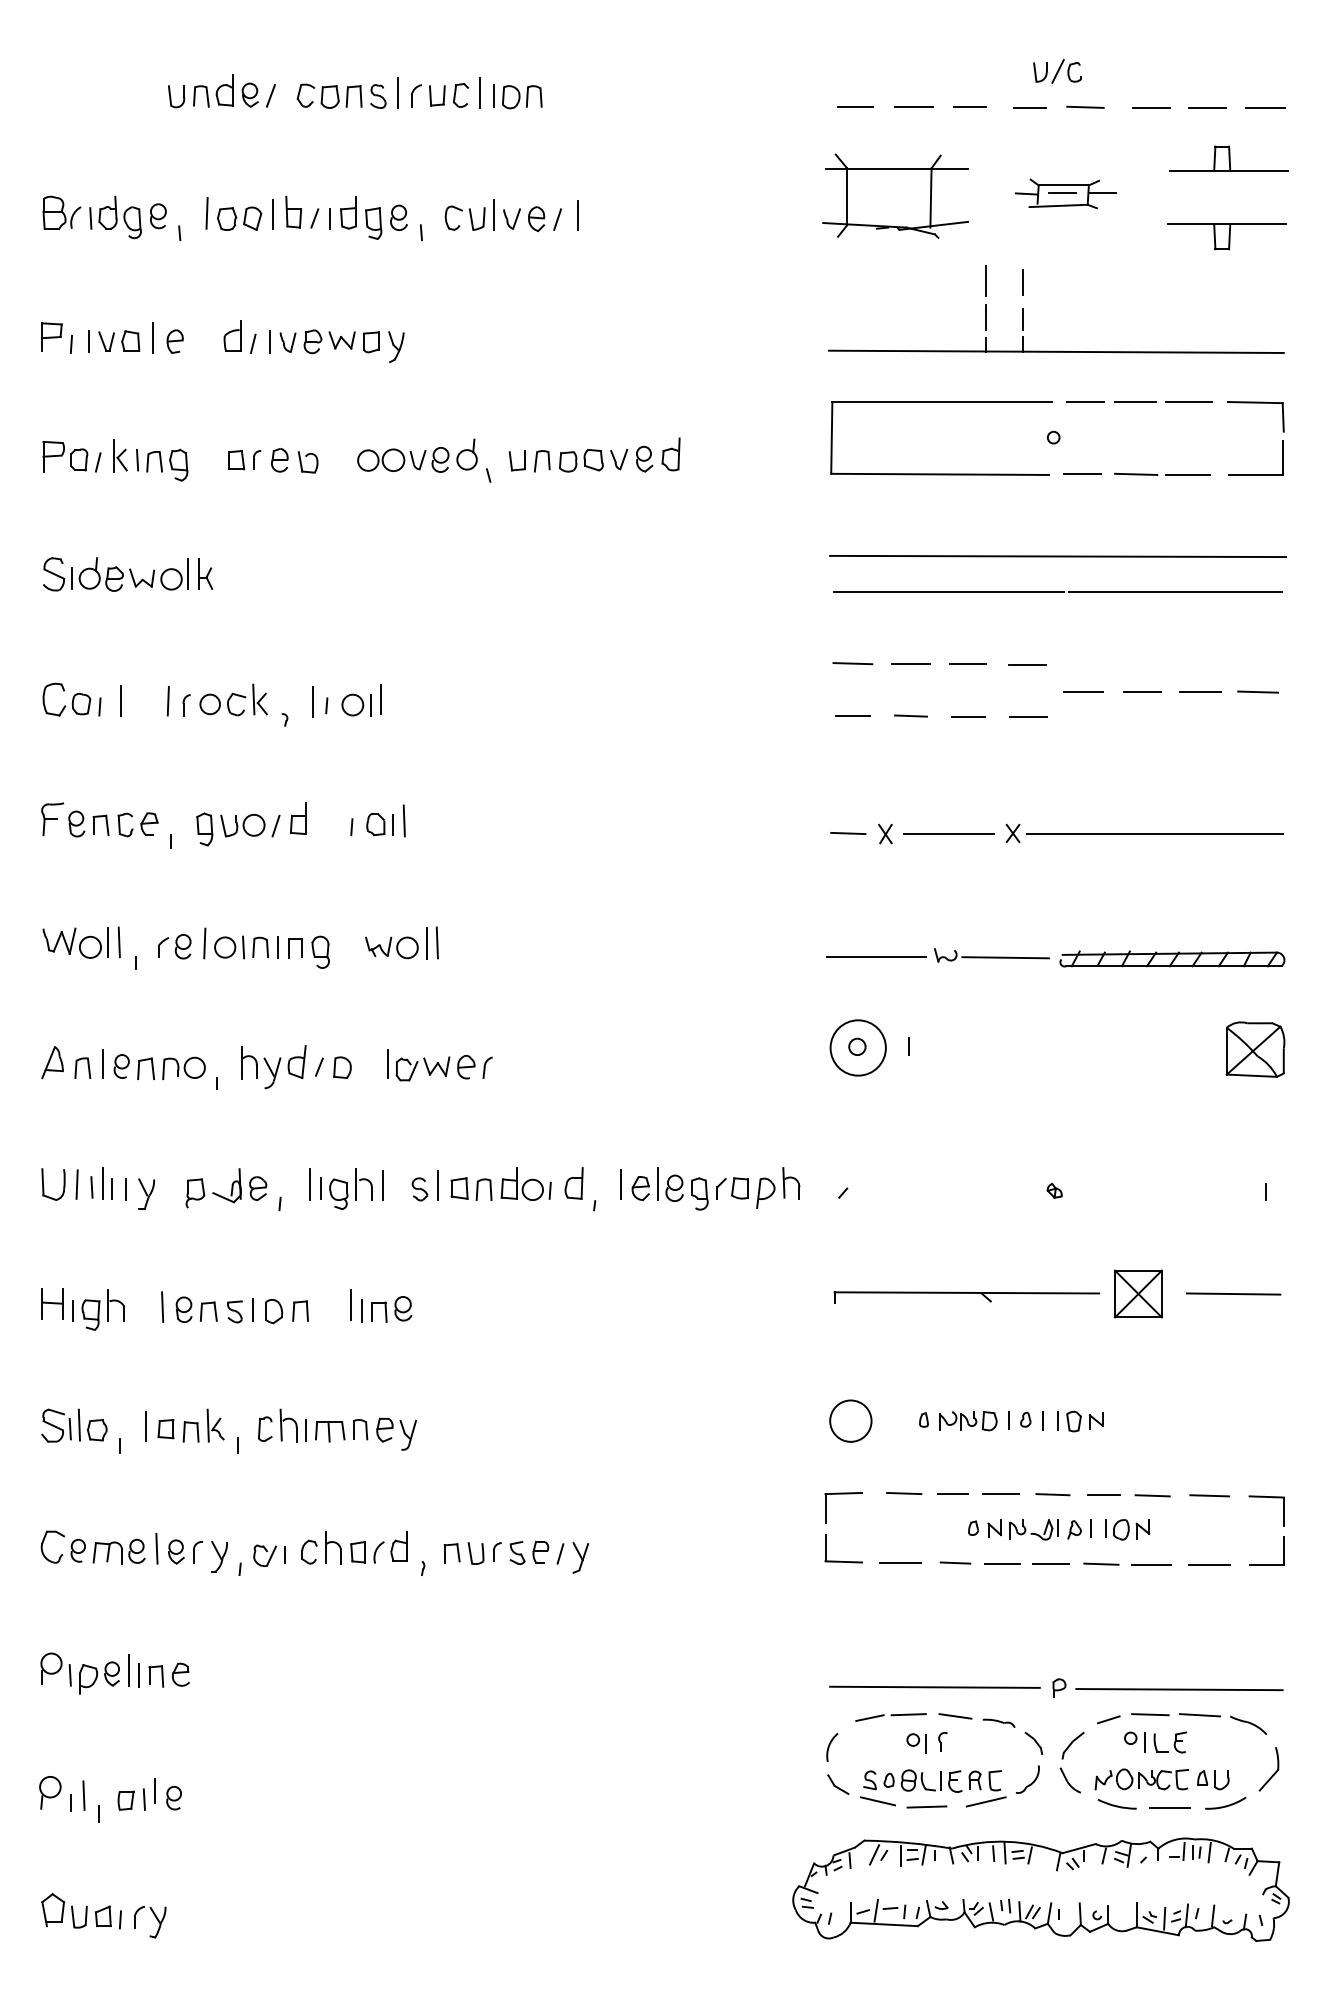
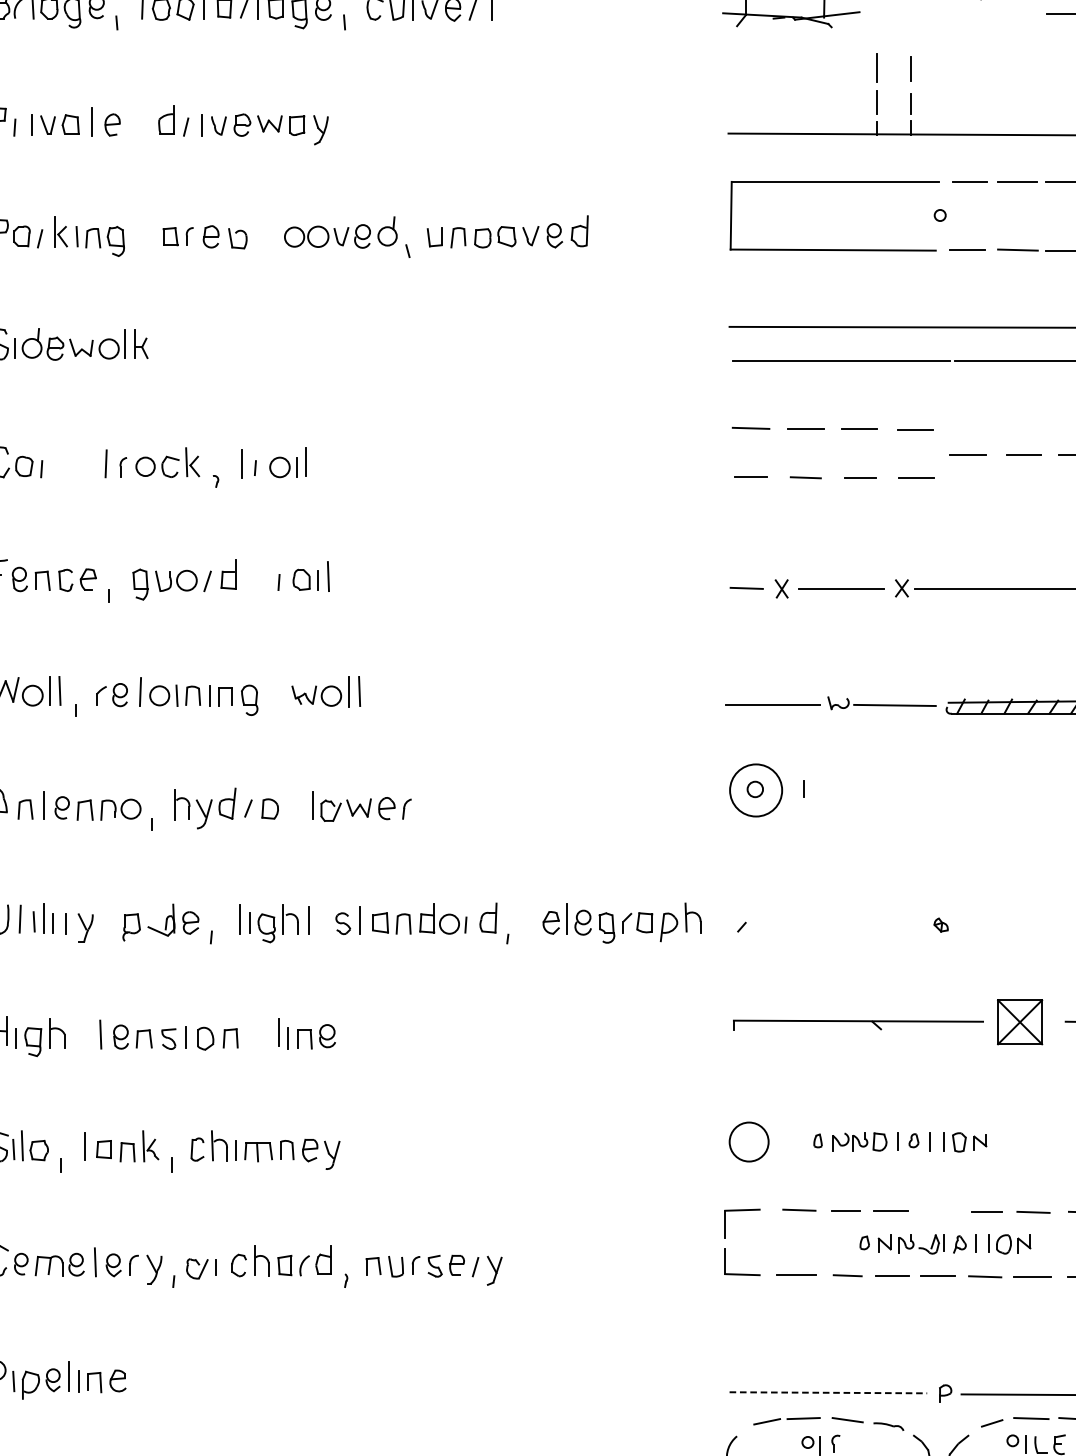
line: (121, 700) -> (62, 463), removed
line: (620, 1184) -> (532, 919), removed
line: (1052, 1494) -> (939, 1211), removed
line: (934, 1687) -> (827, 1392), solid -> dashed

